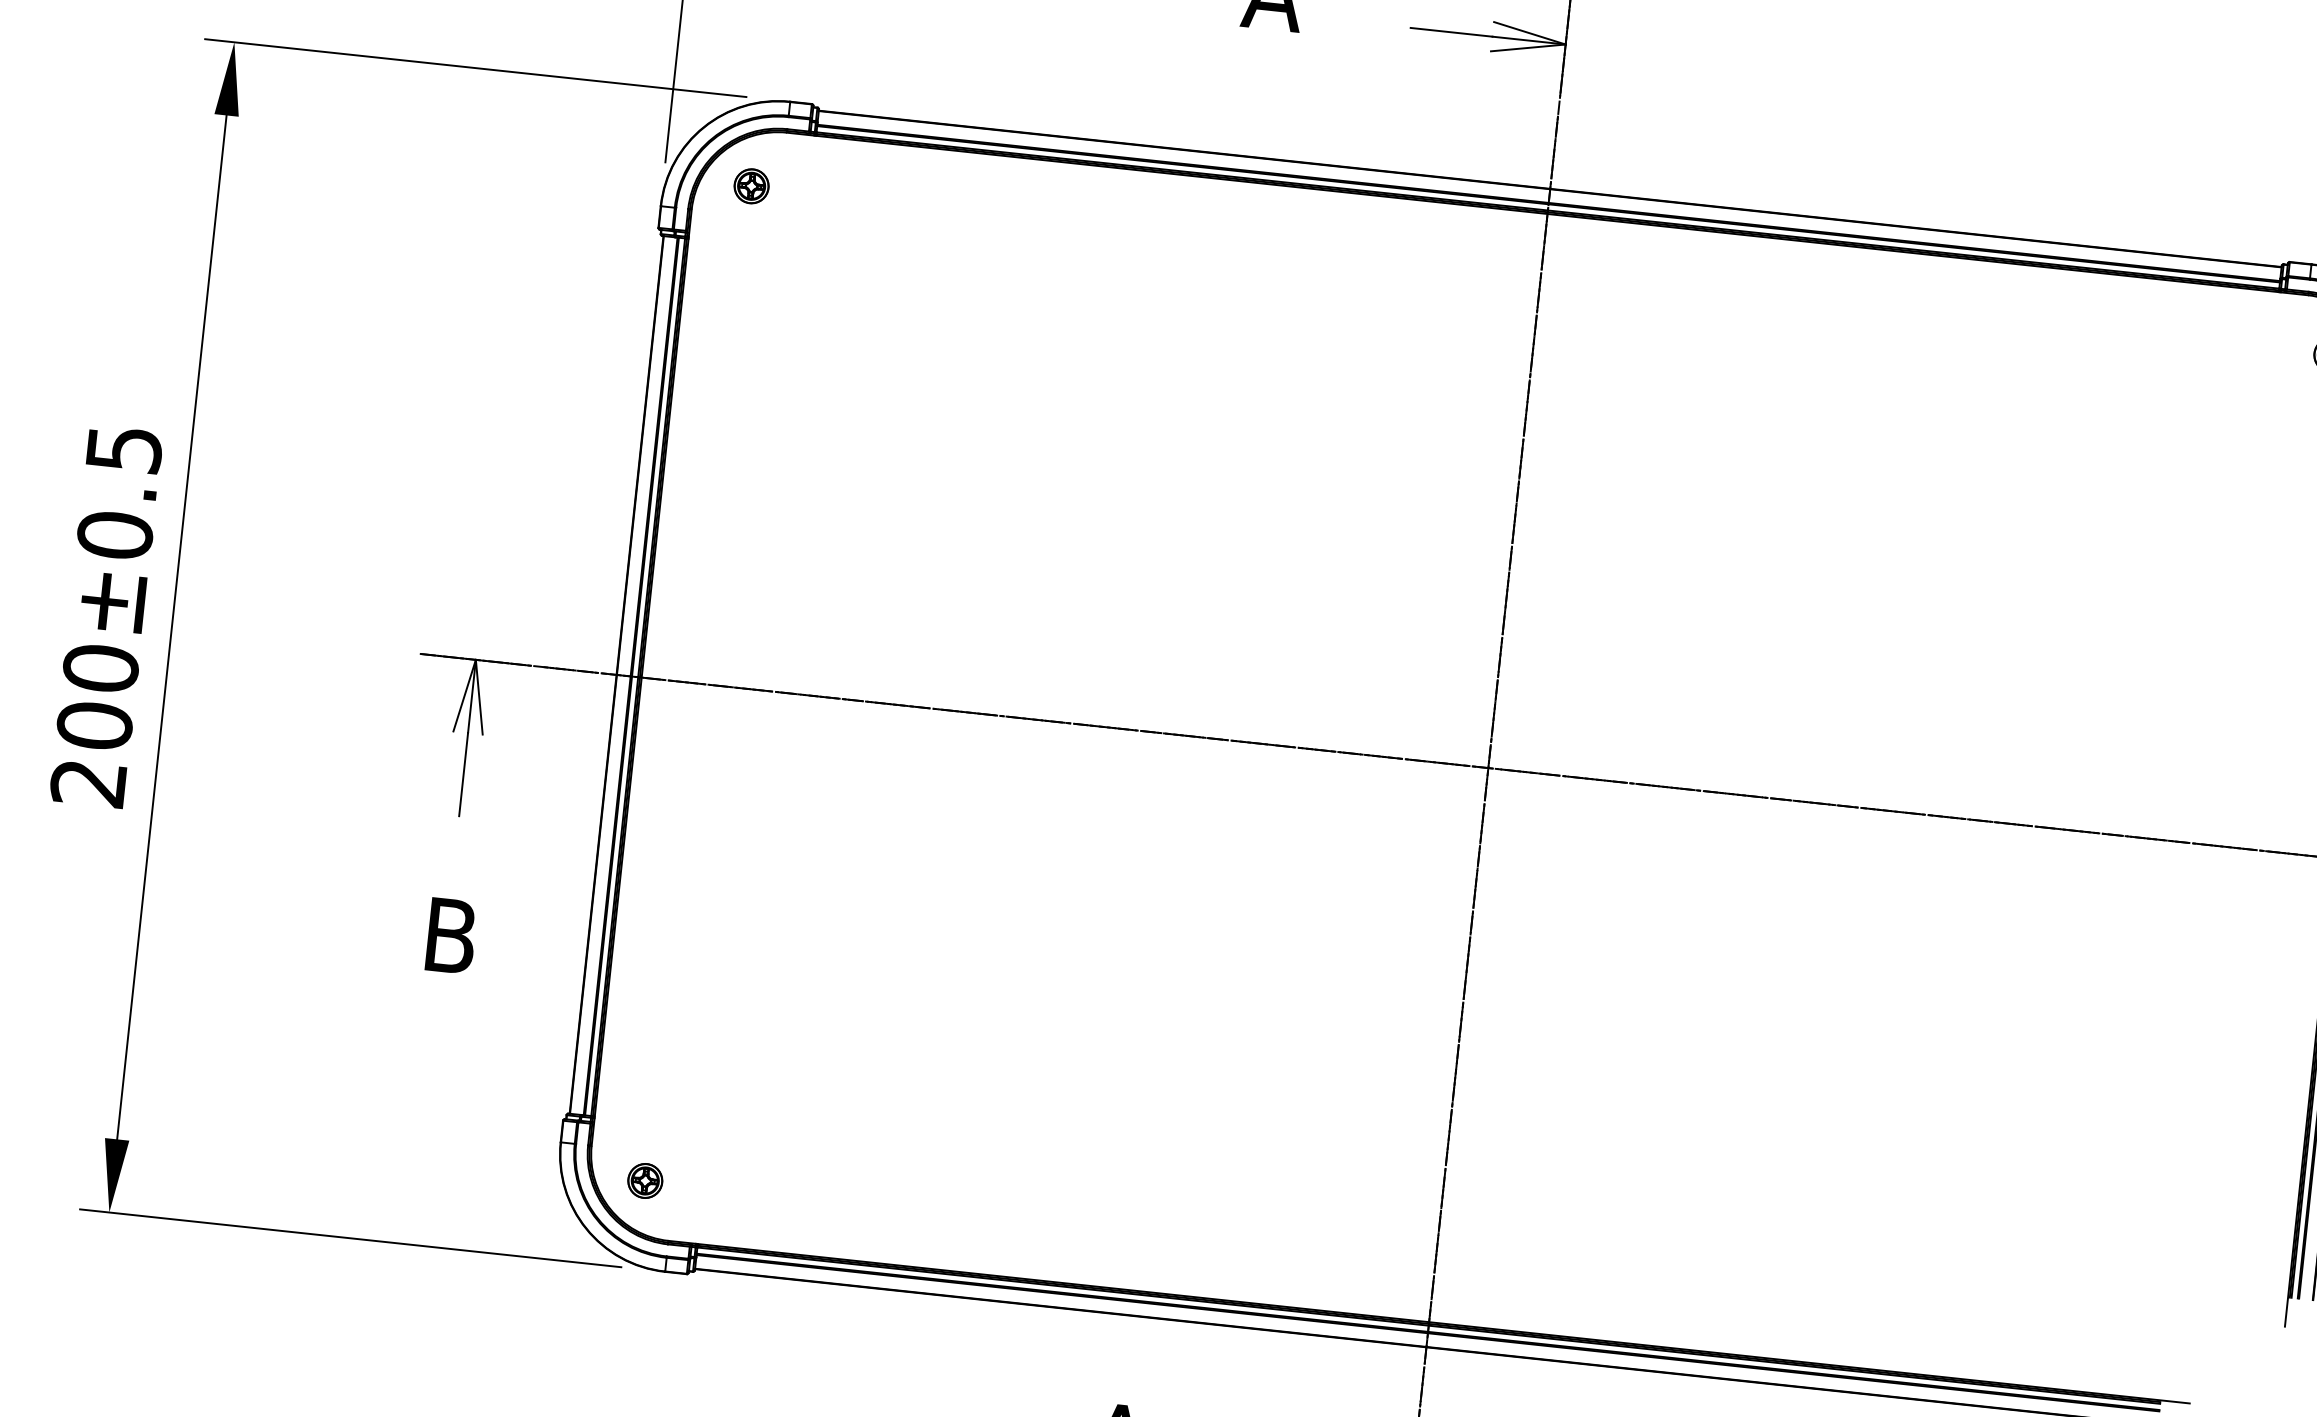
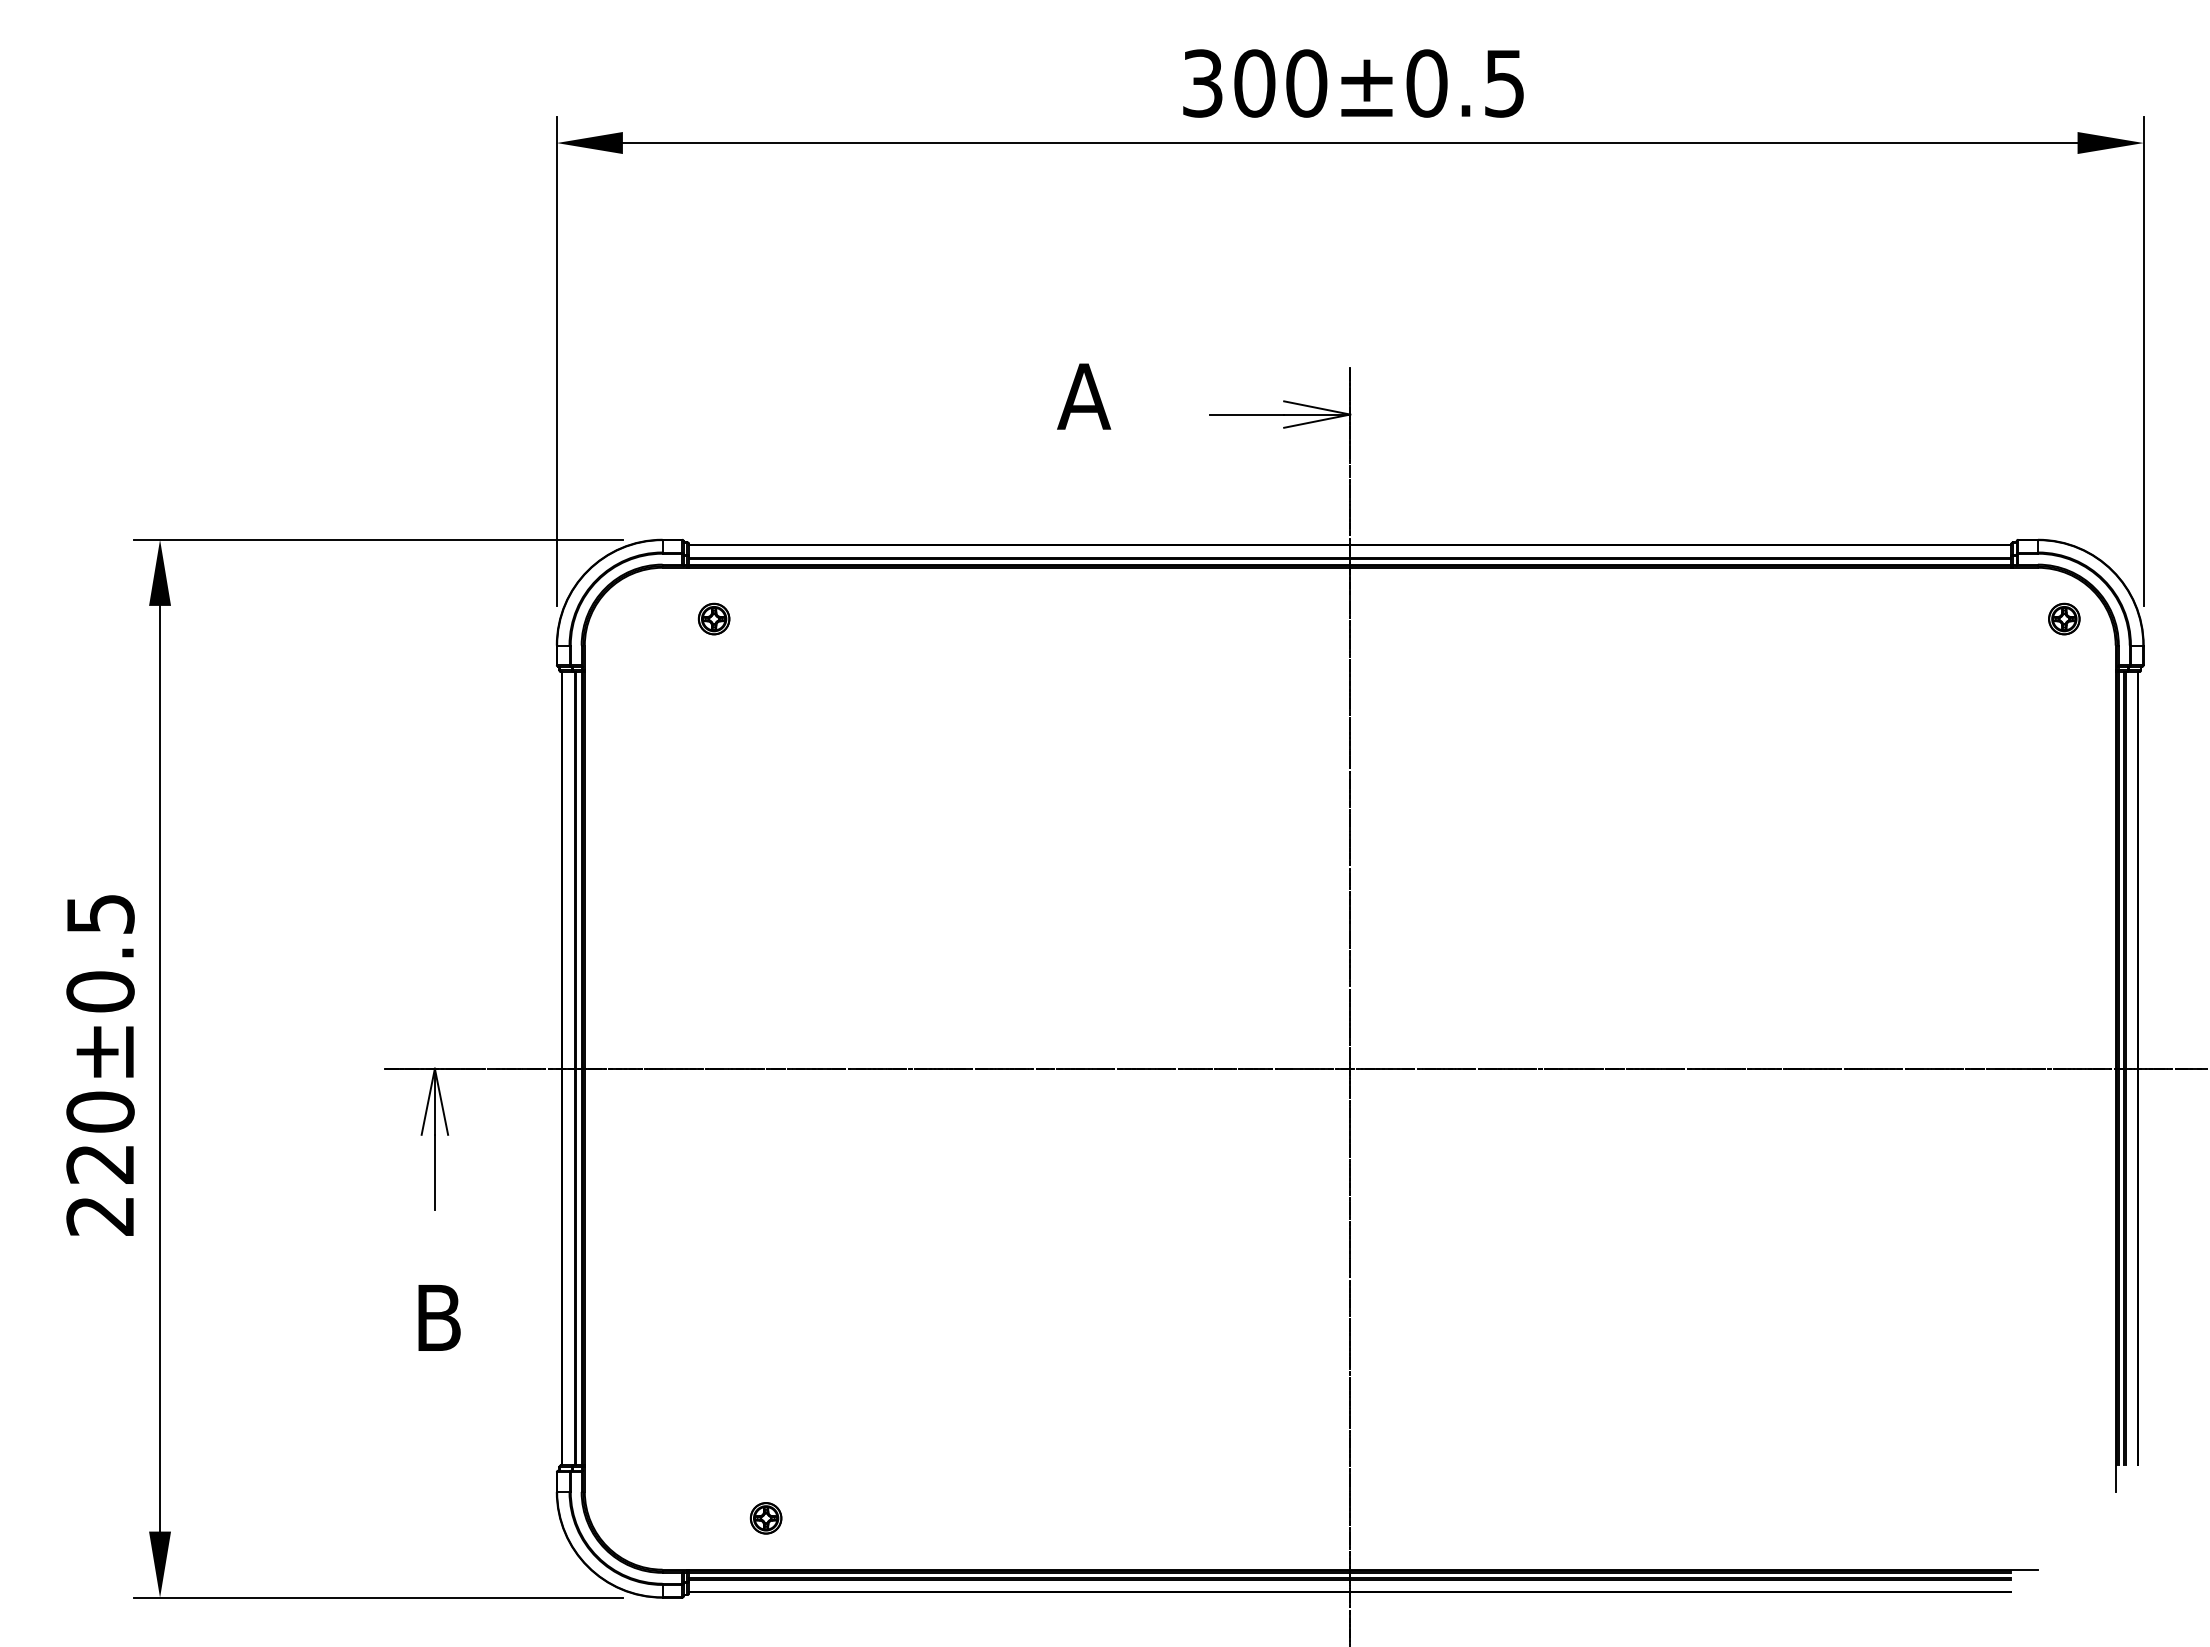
part: (750, 185) -> (713, 618), moved
text: (94, 725) -> (100, 1163), 200±0.5 -> 220±0.5
part: (644, 1181) -> (765, 1518), moved

